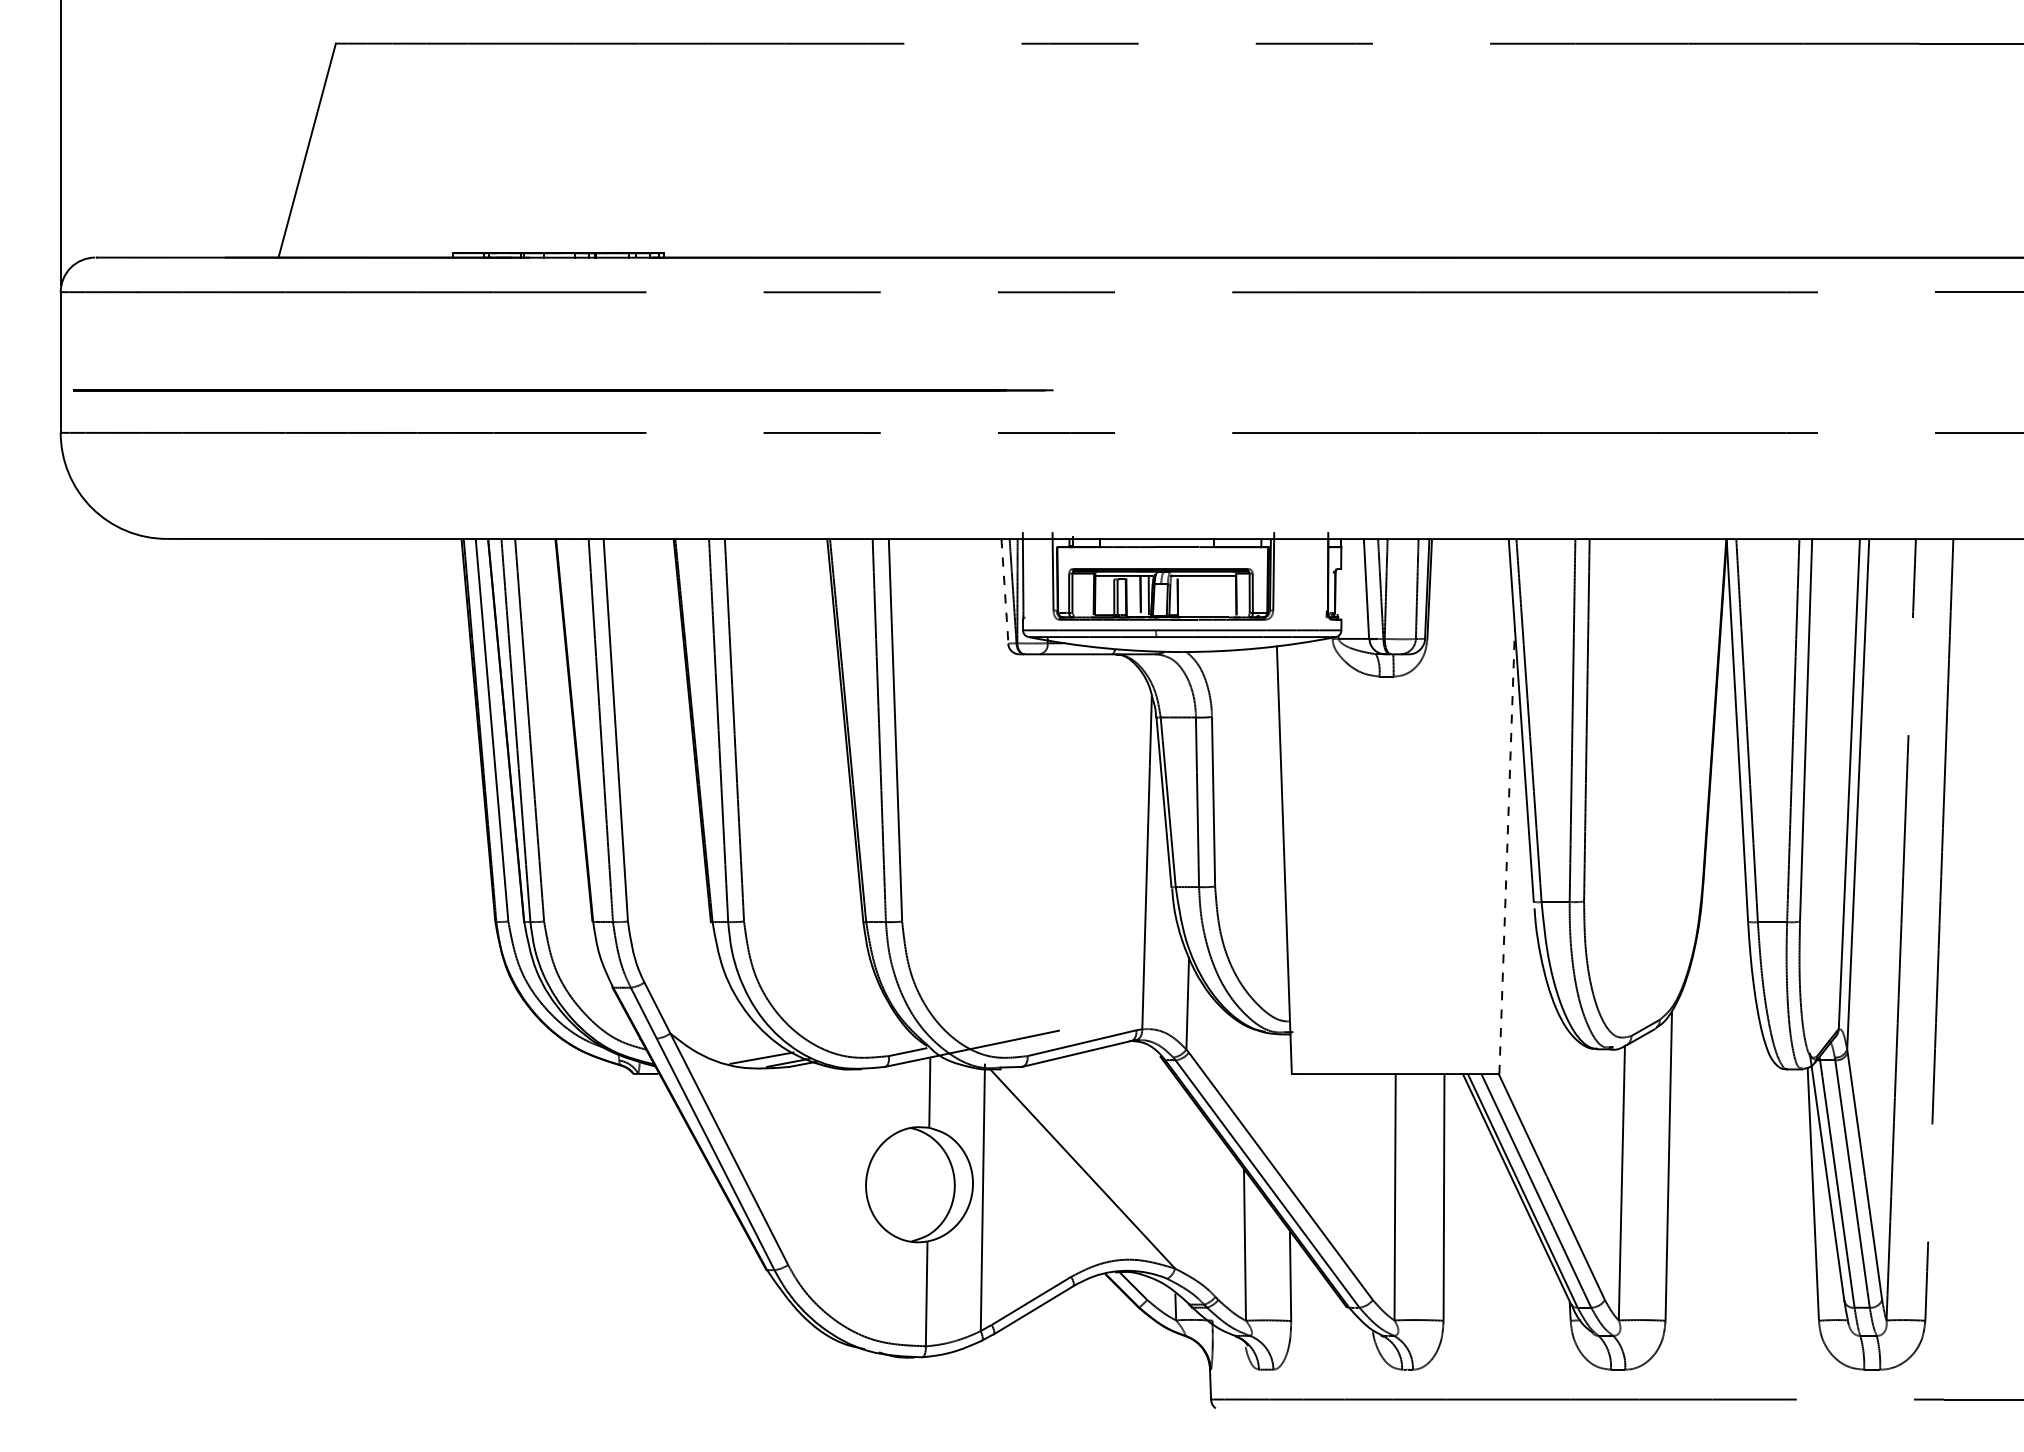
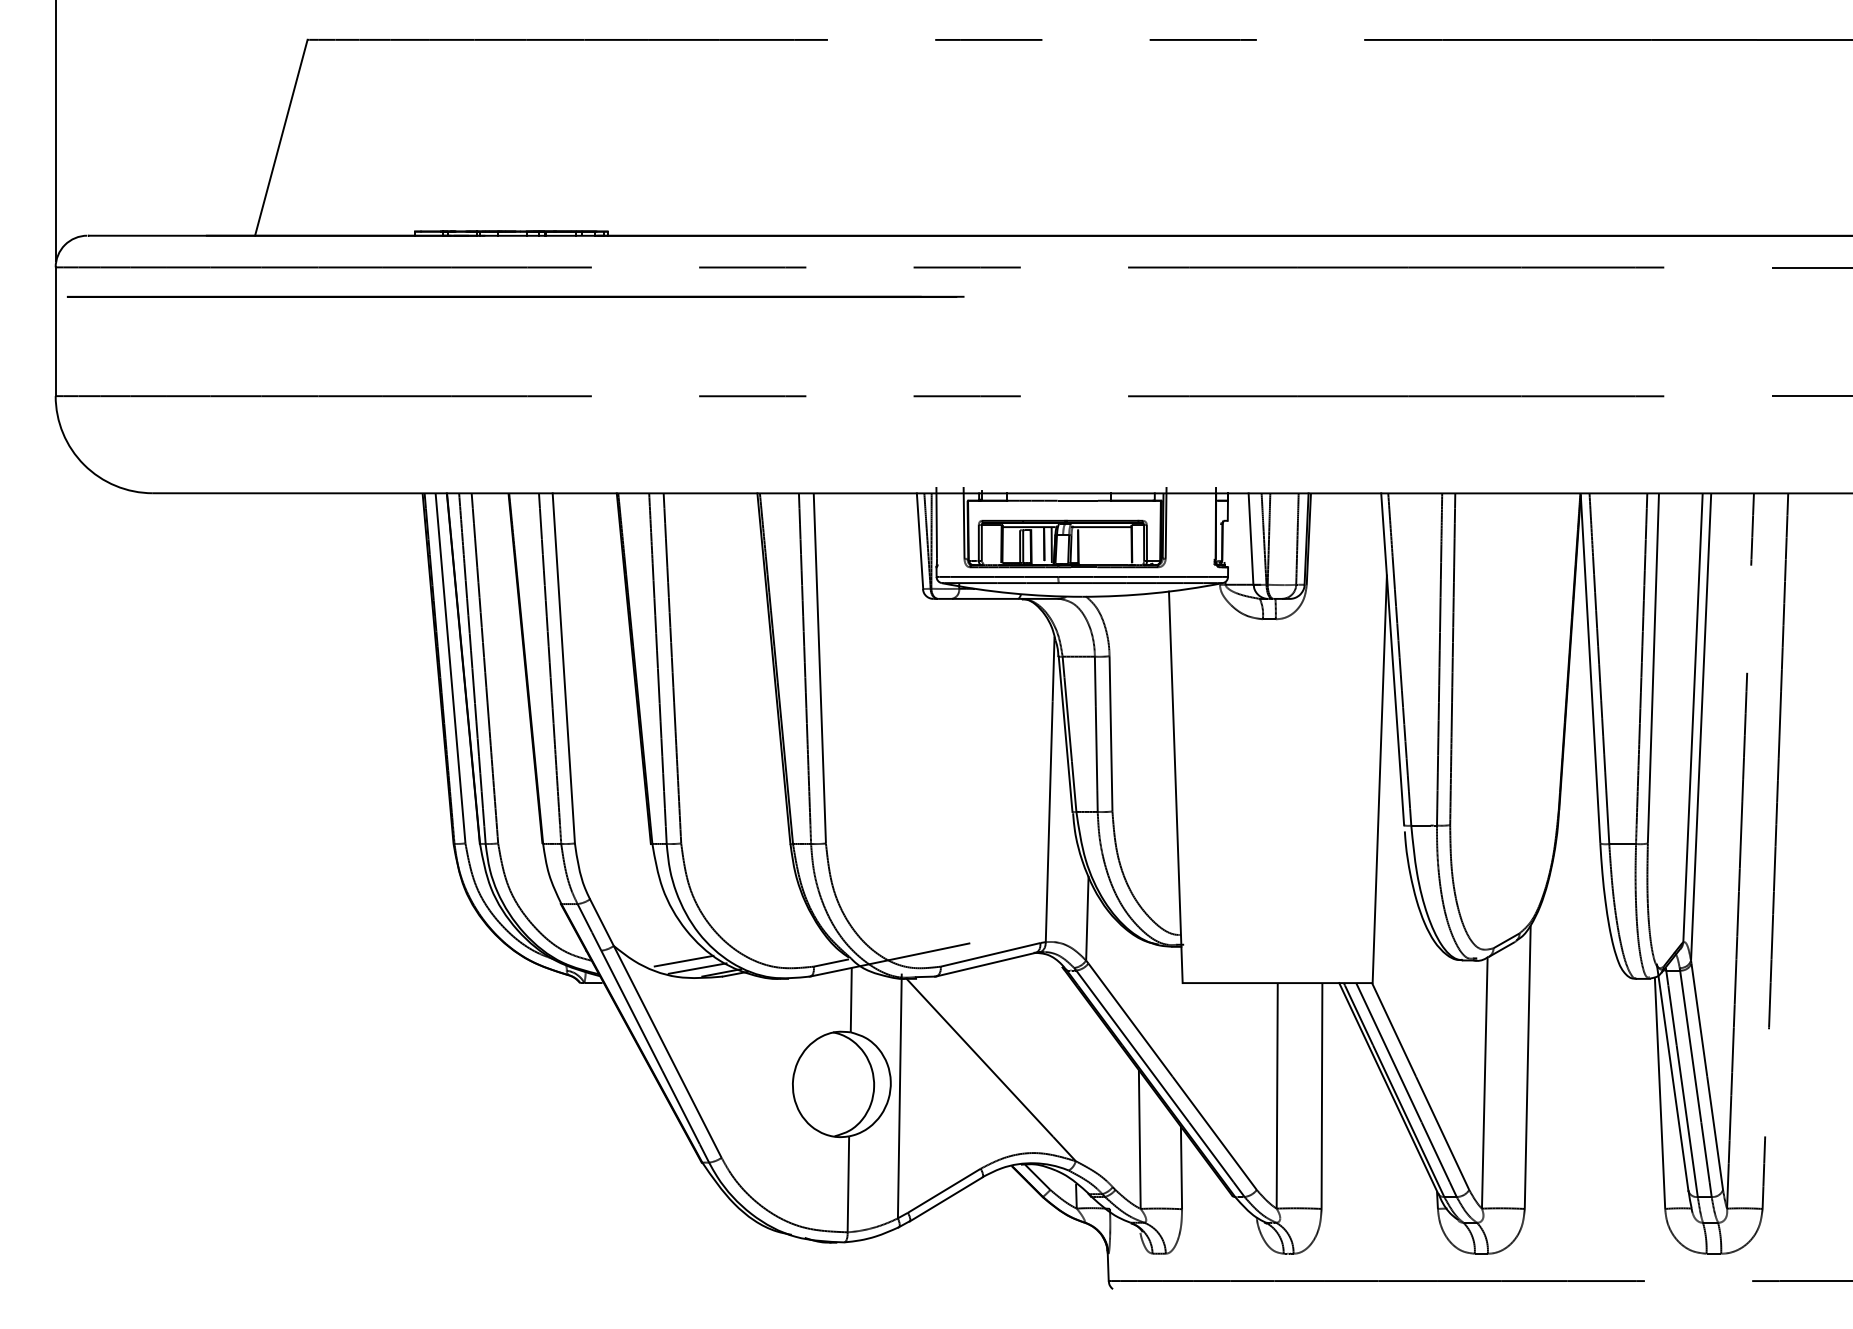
line: (563, 390) -> (515, 296), moved
line: (1004, 591) -> (919, 541), dashed -> solid
line: (1507, 851) -> (1380, 779), dashed -> solid
line: (747, 1050) -> (684, 961), added

